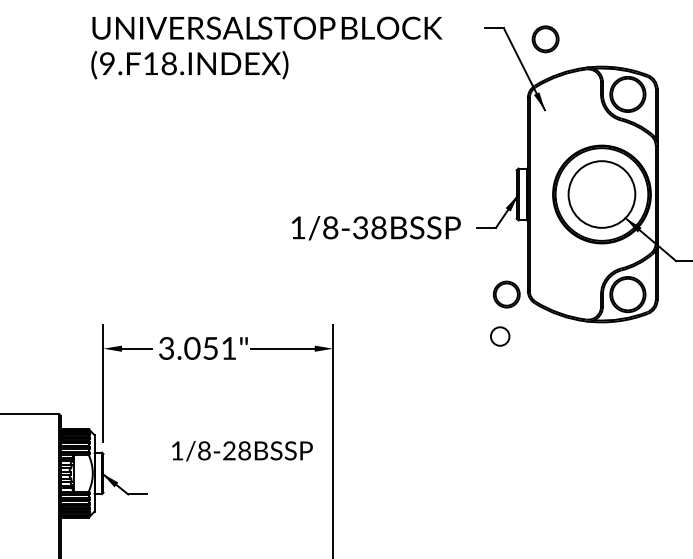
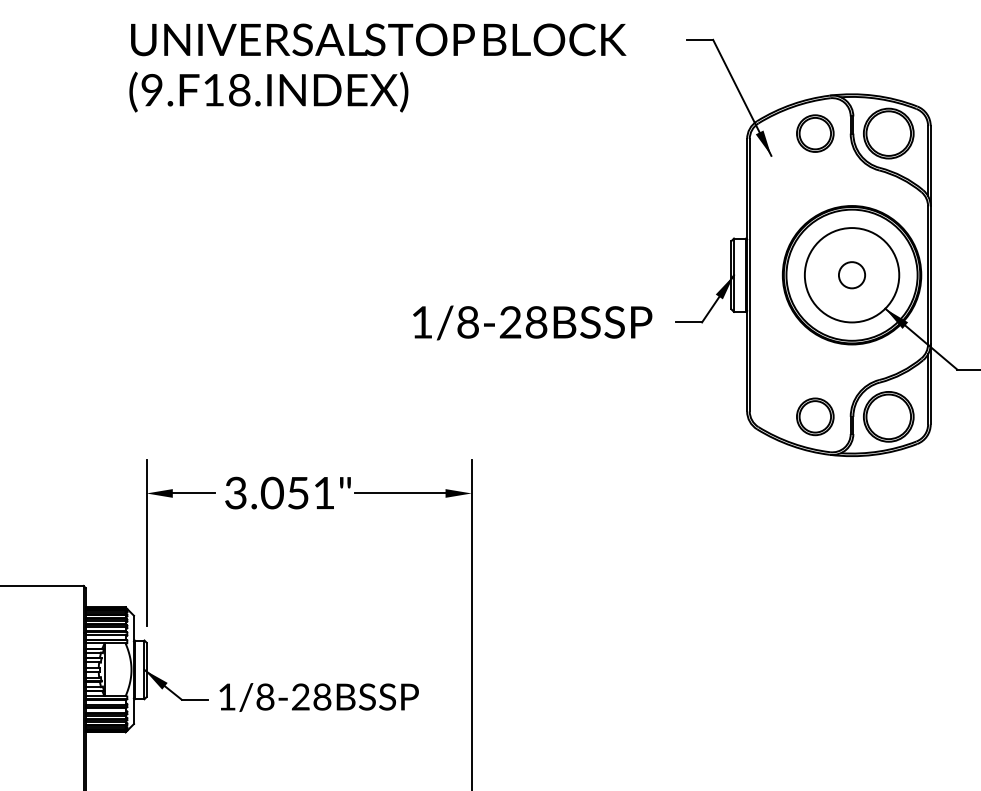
part: (545, 39) -> (815, 133), moved
text: (360, 227) -> (510, 322), 1/8-38 -> 1/8-28
part: (506, 294) -> (815, 416), moved
circle: (499, 336) -> (851, 275), moved
text: (241, 451) -> (318, 697), moved

